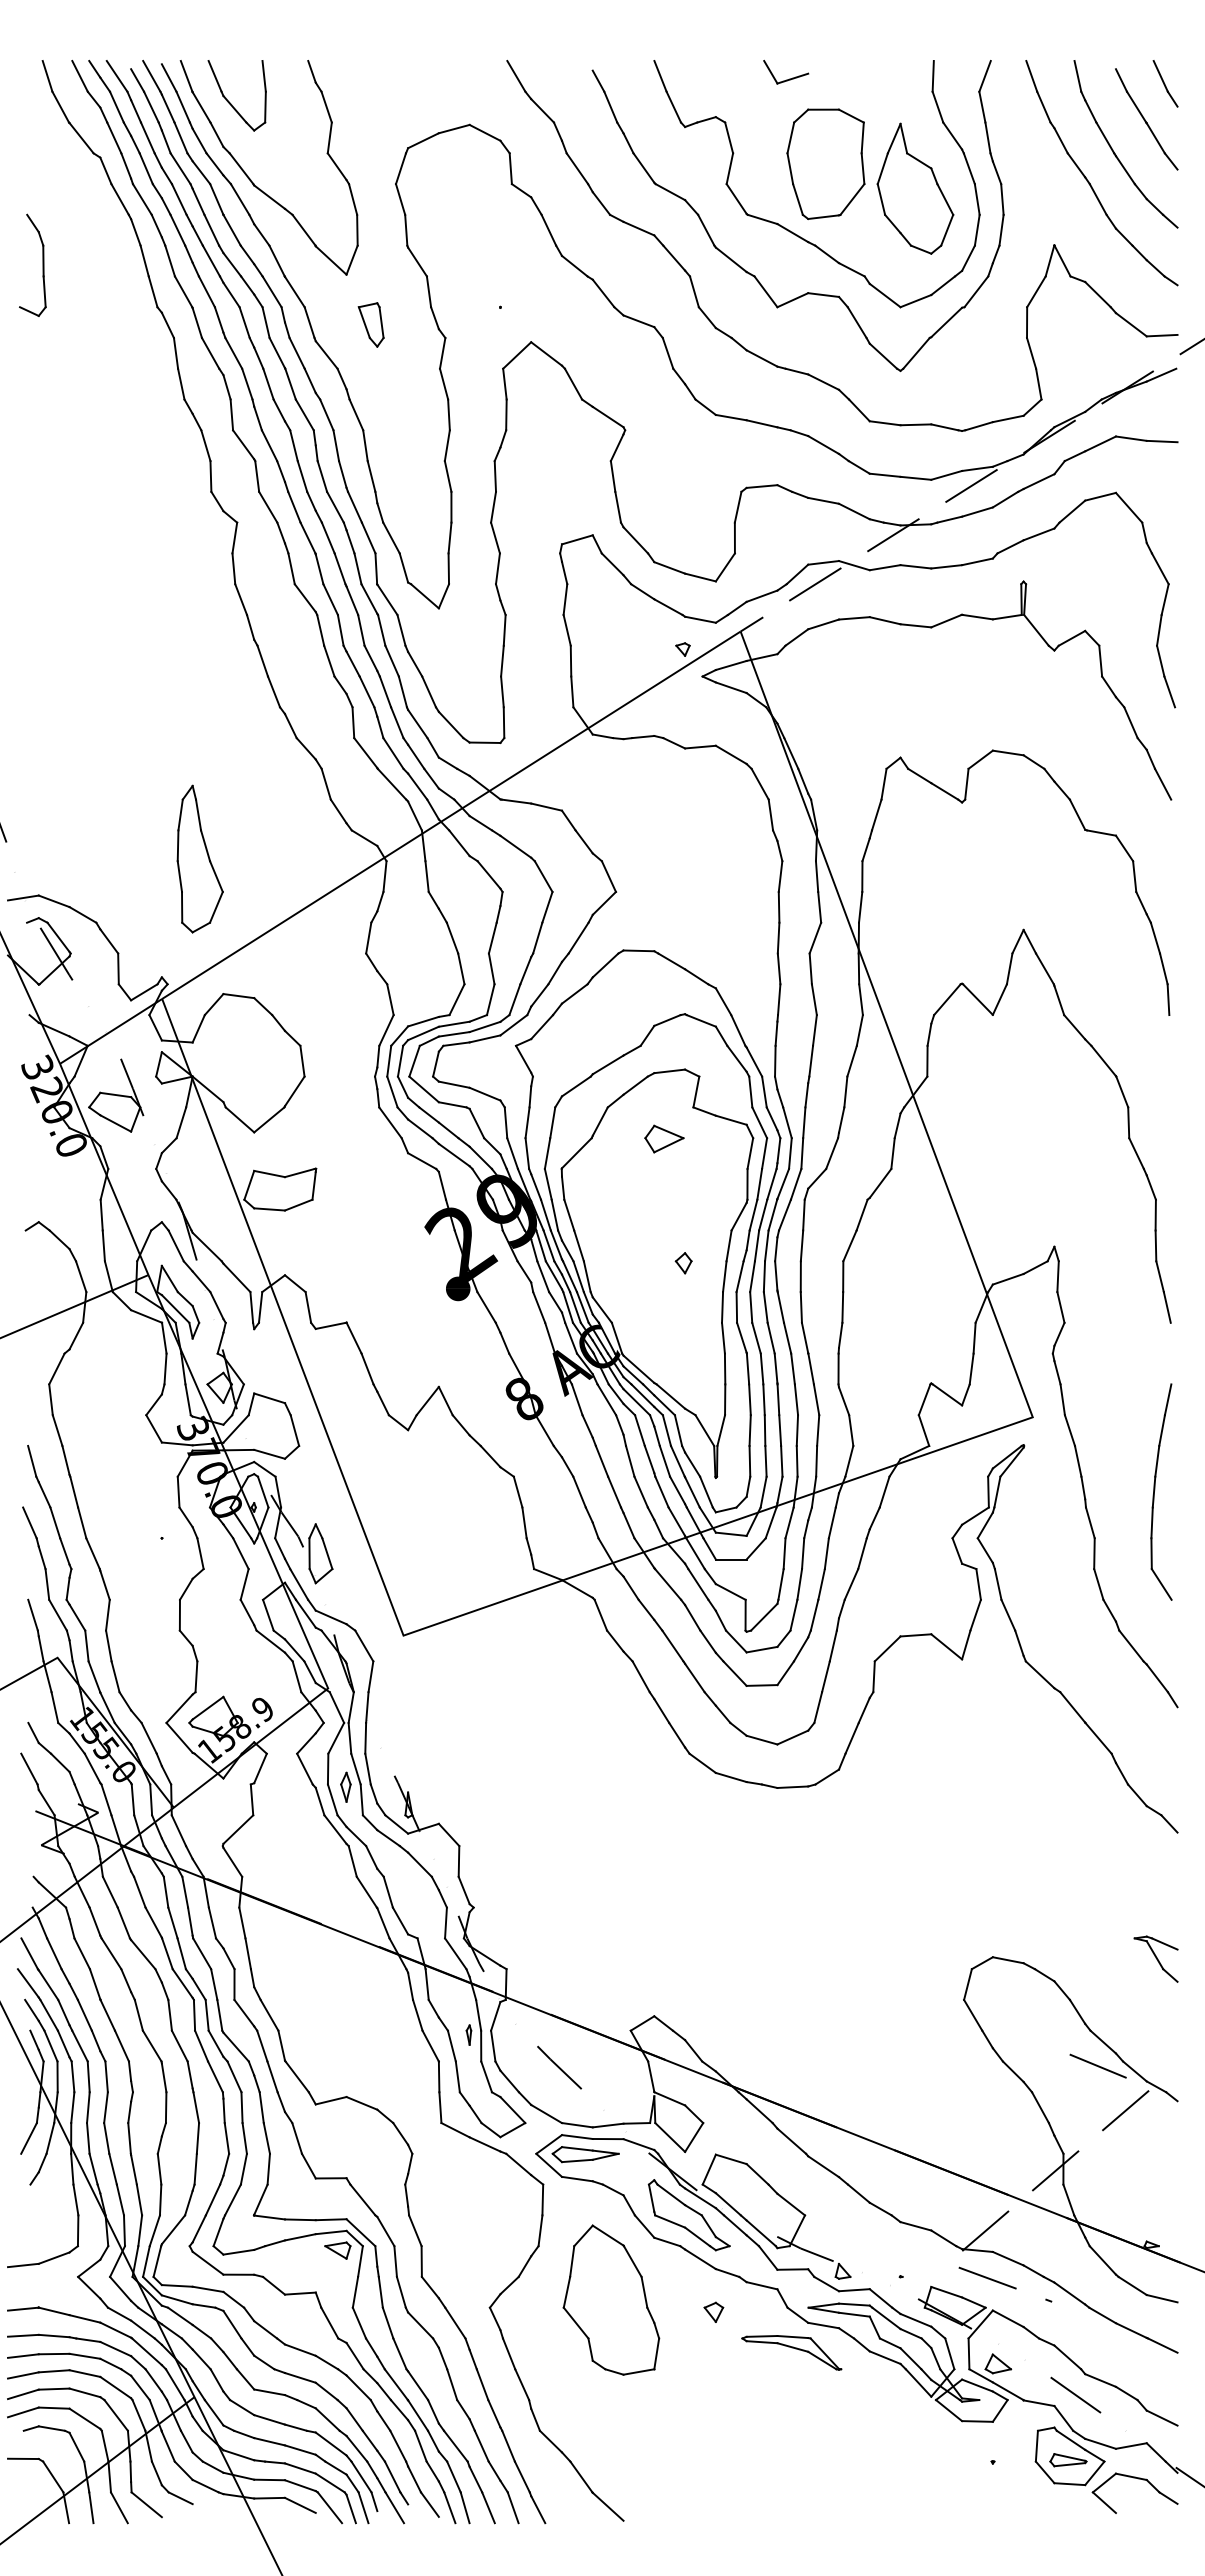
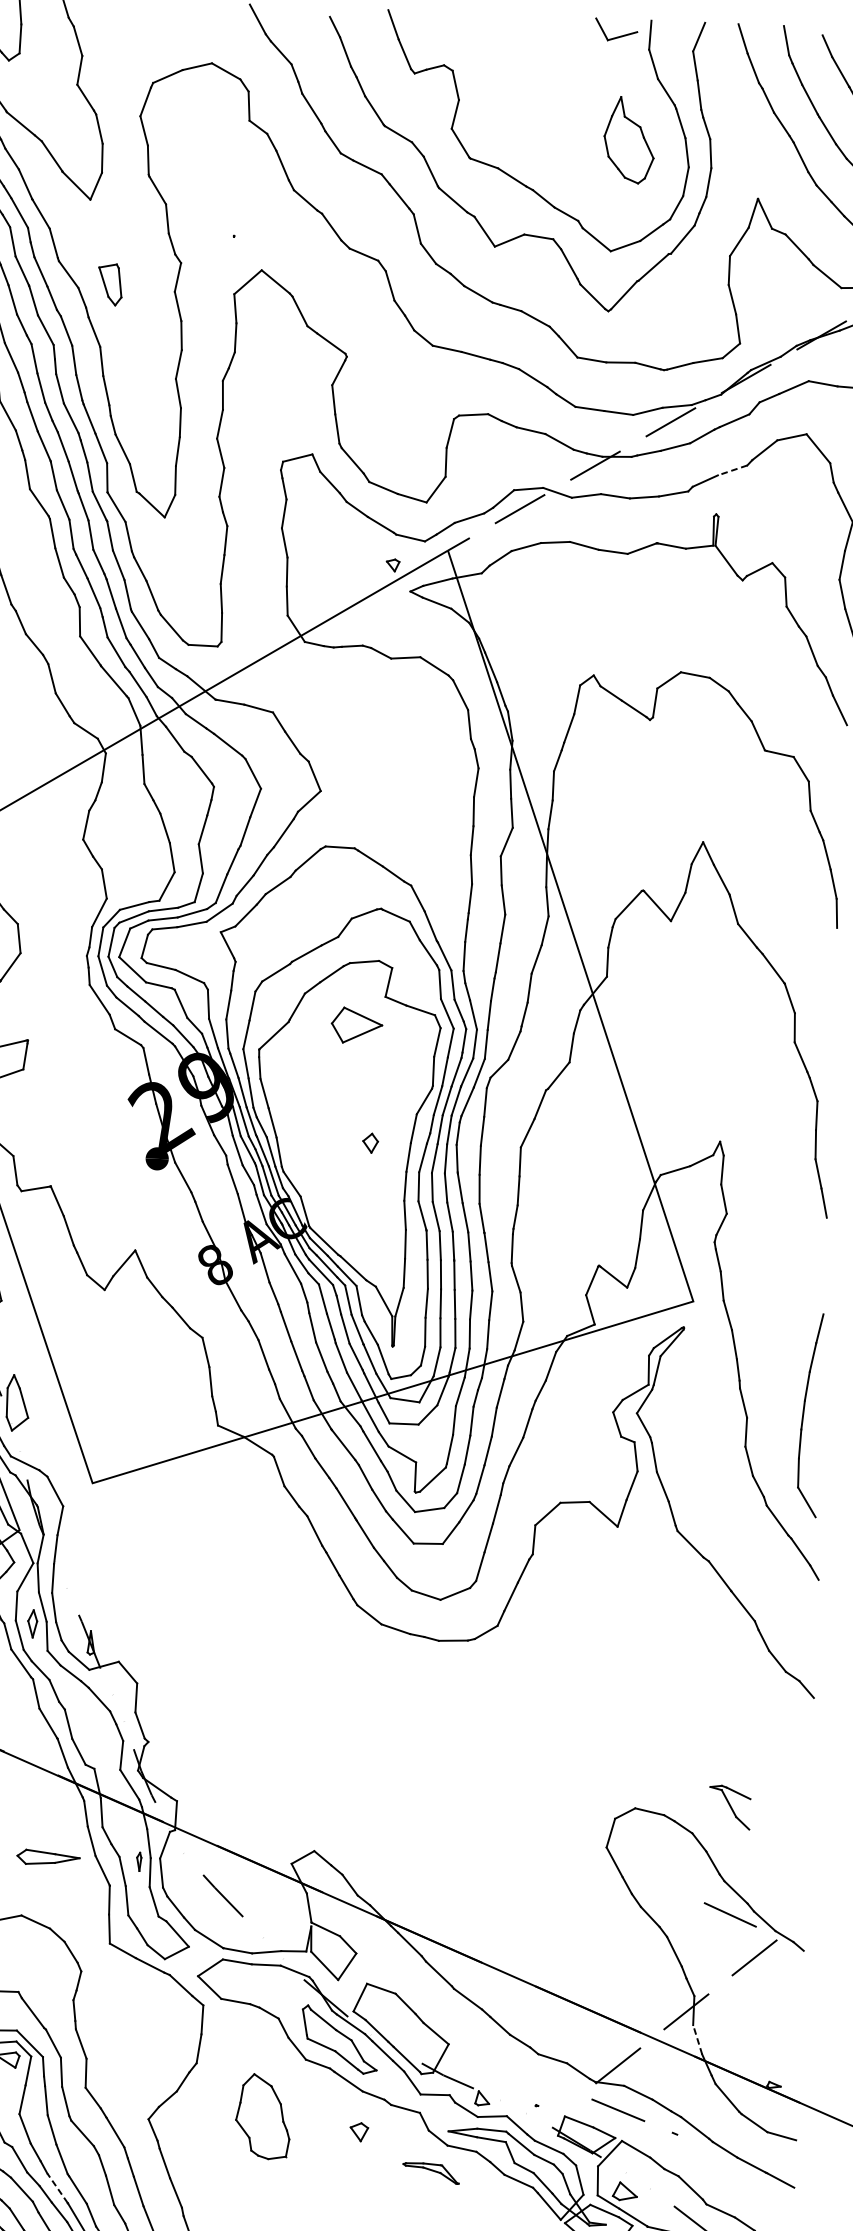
part: (789, 78) -> (619, 35), moved
part: (825, 164) -> (545, 114), removed
part: (915, 188) -> (629, 140), size x0.7
part: (370, 324) -> (109, 284), moved
line: (1038, 534) -> (732, 470), solid -> dashed
part: (664, 1138) -> (357, 1025), size x1.4
part: (1155, 1490) -> (804, 1413), moved
part: (1155, 1958) -> (729, 1806), moved
part: (585, 2154) -> (48, 1857), moved
line: (1068, 2199) -> (697, 2039), solid -> dashed
part: (611, 2299) -> (263, 2116), size x0.6
part: (791, 2352) -> (430, 2172), size x0.6
line: (396, 2384) -> (57, 2188), solid -> dashed

